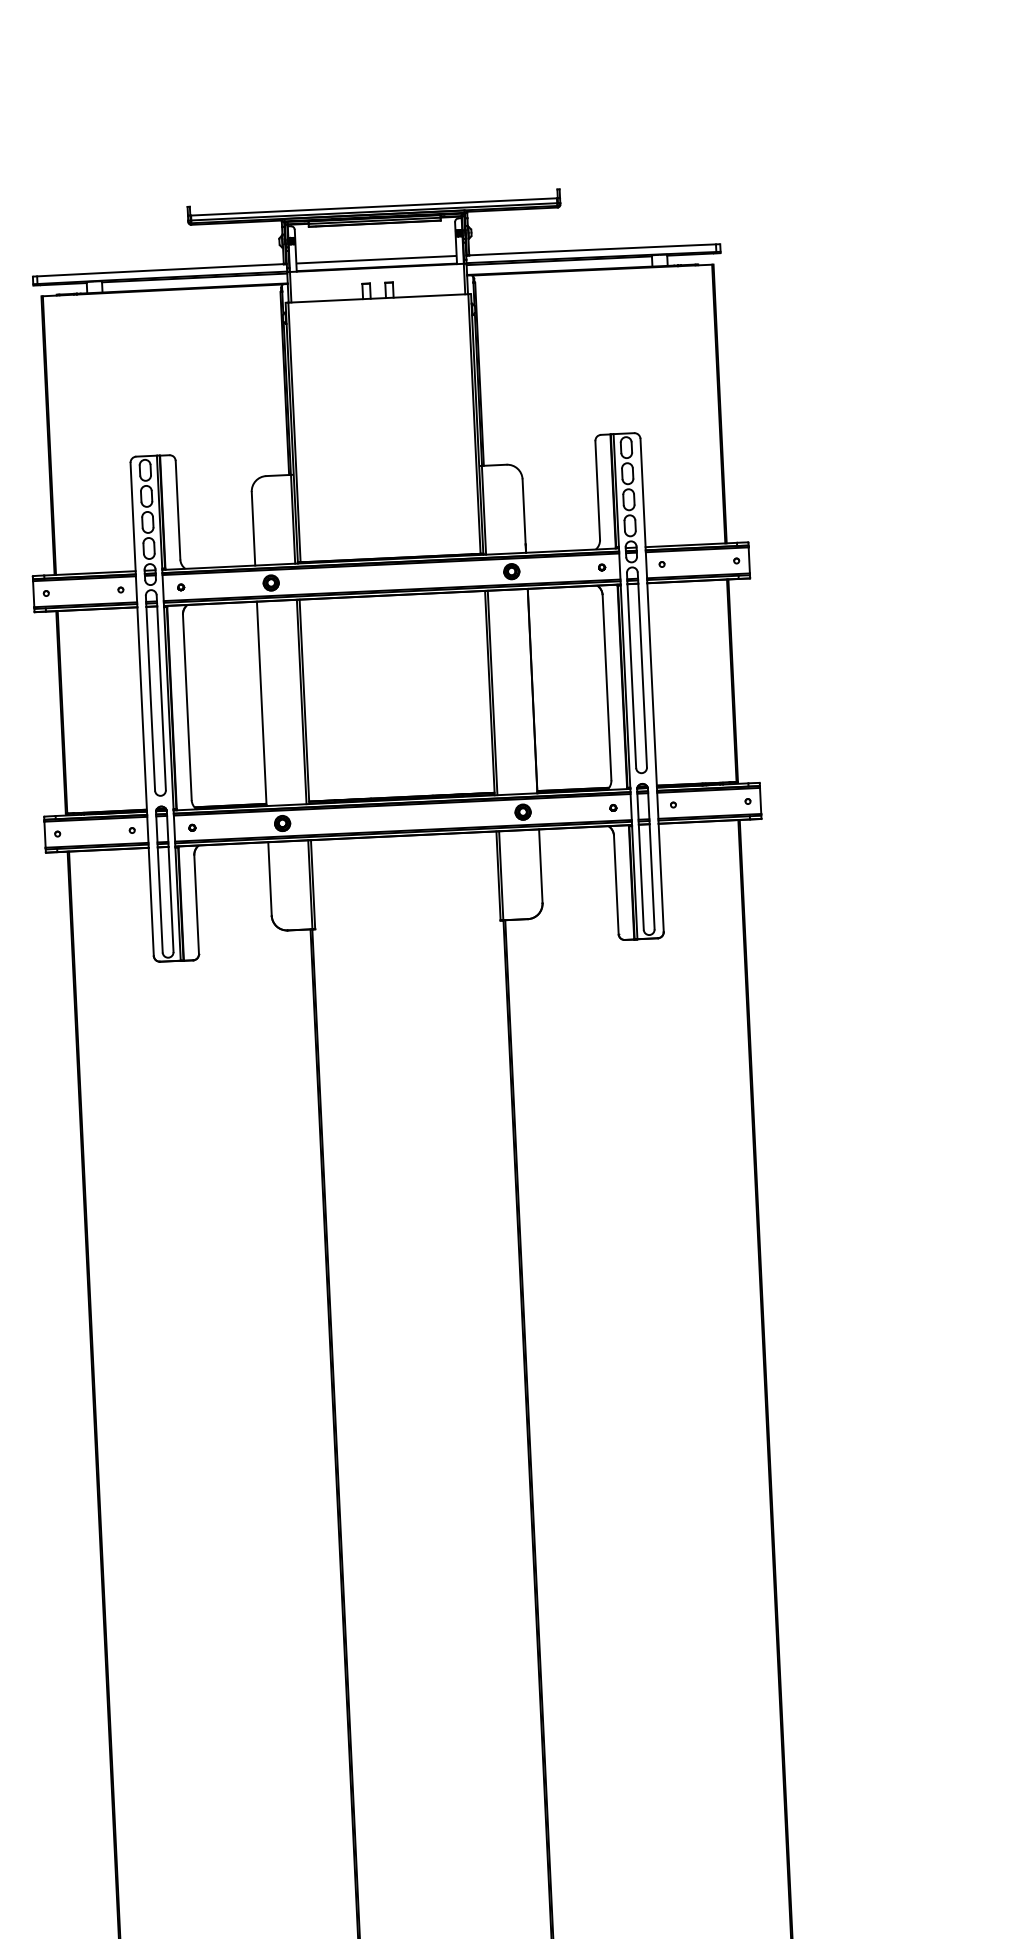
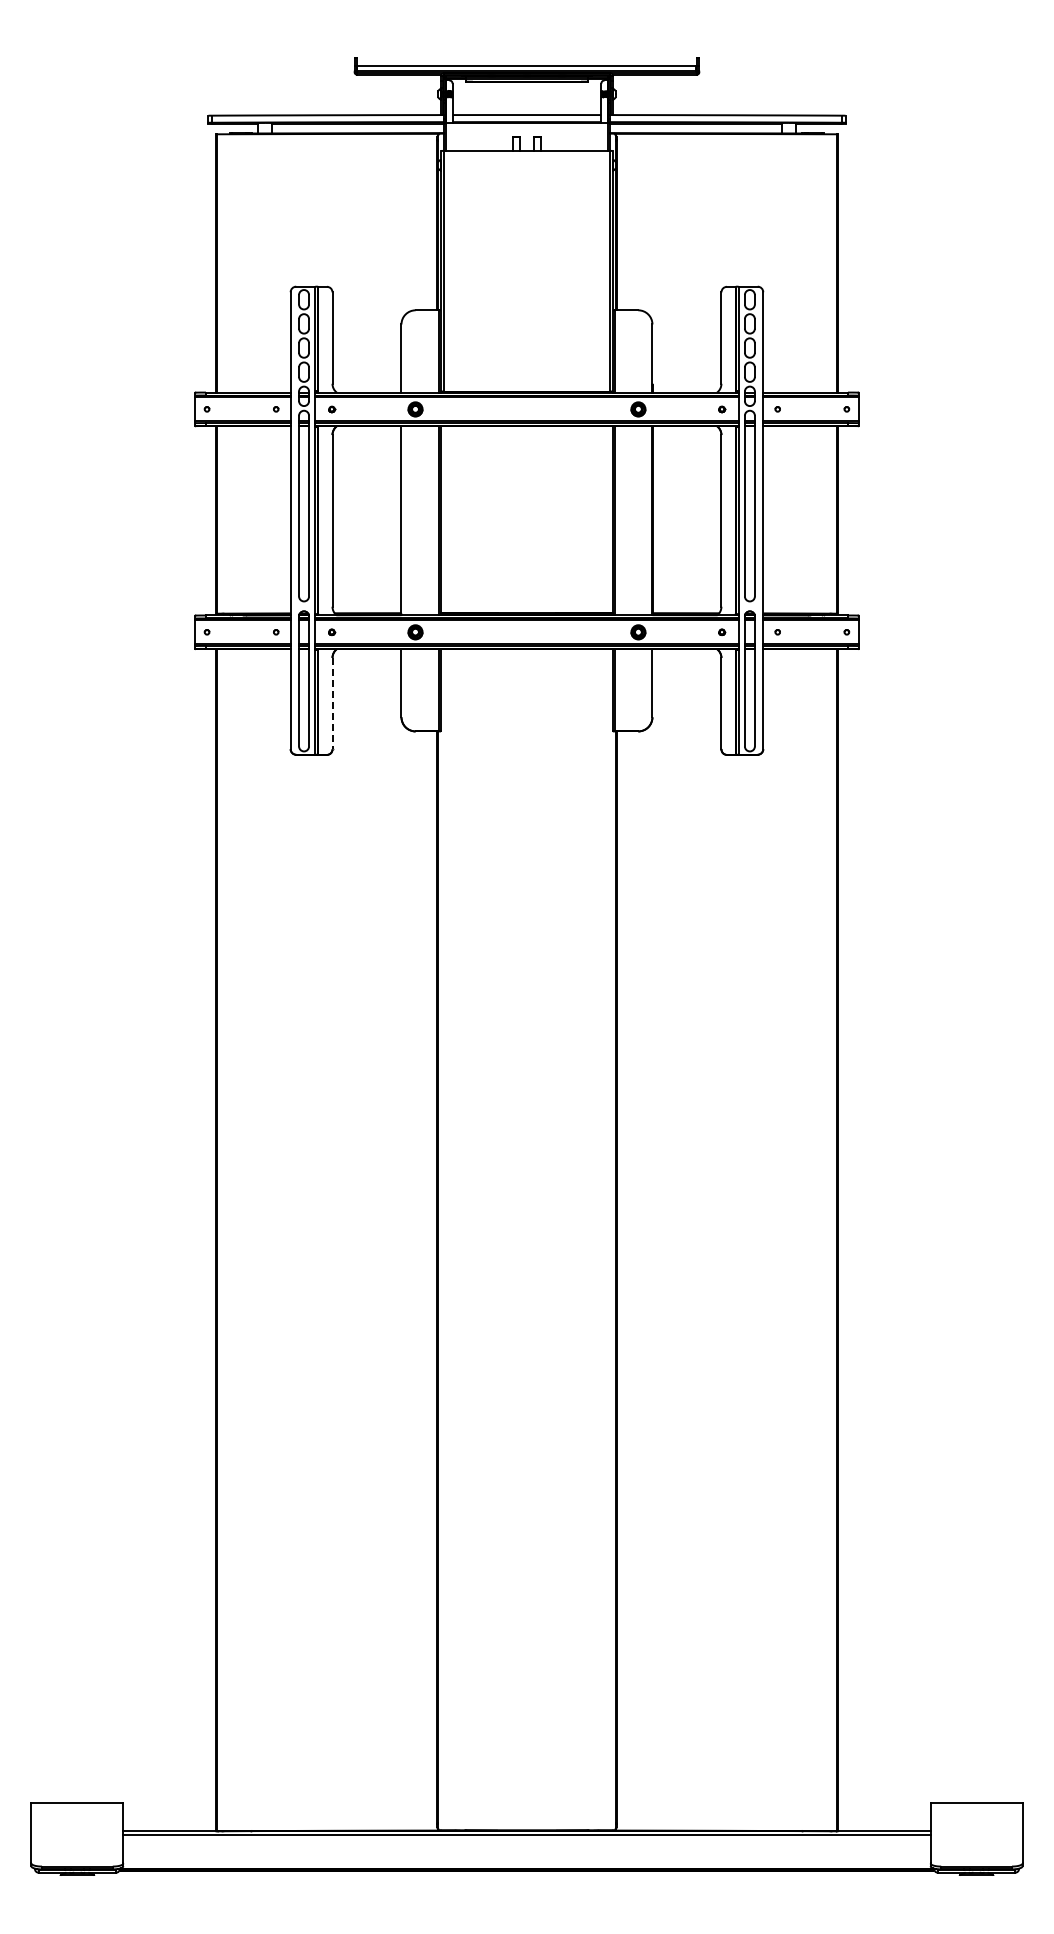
line: (196, 904) -> (332, 703), solid -> dashed

